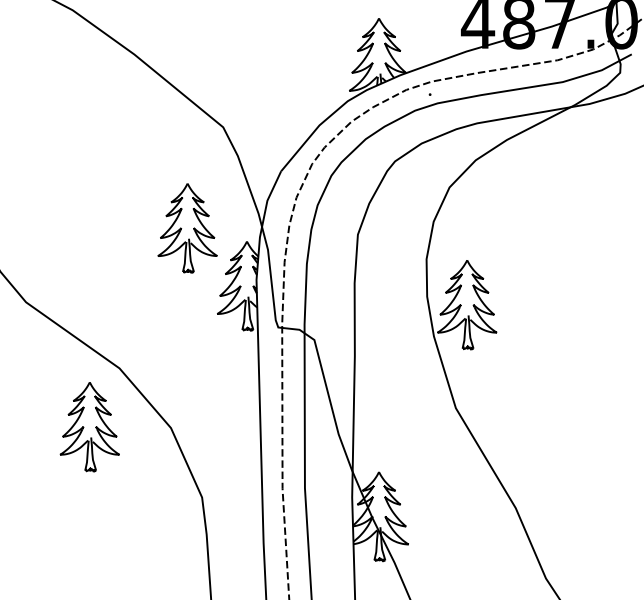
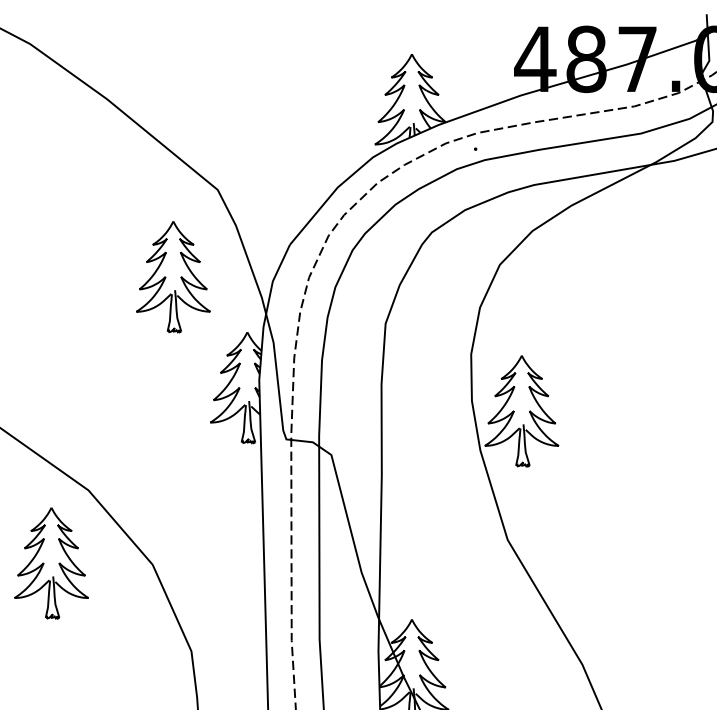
part: (187, 228) -> (173, 277), moved

